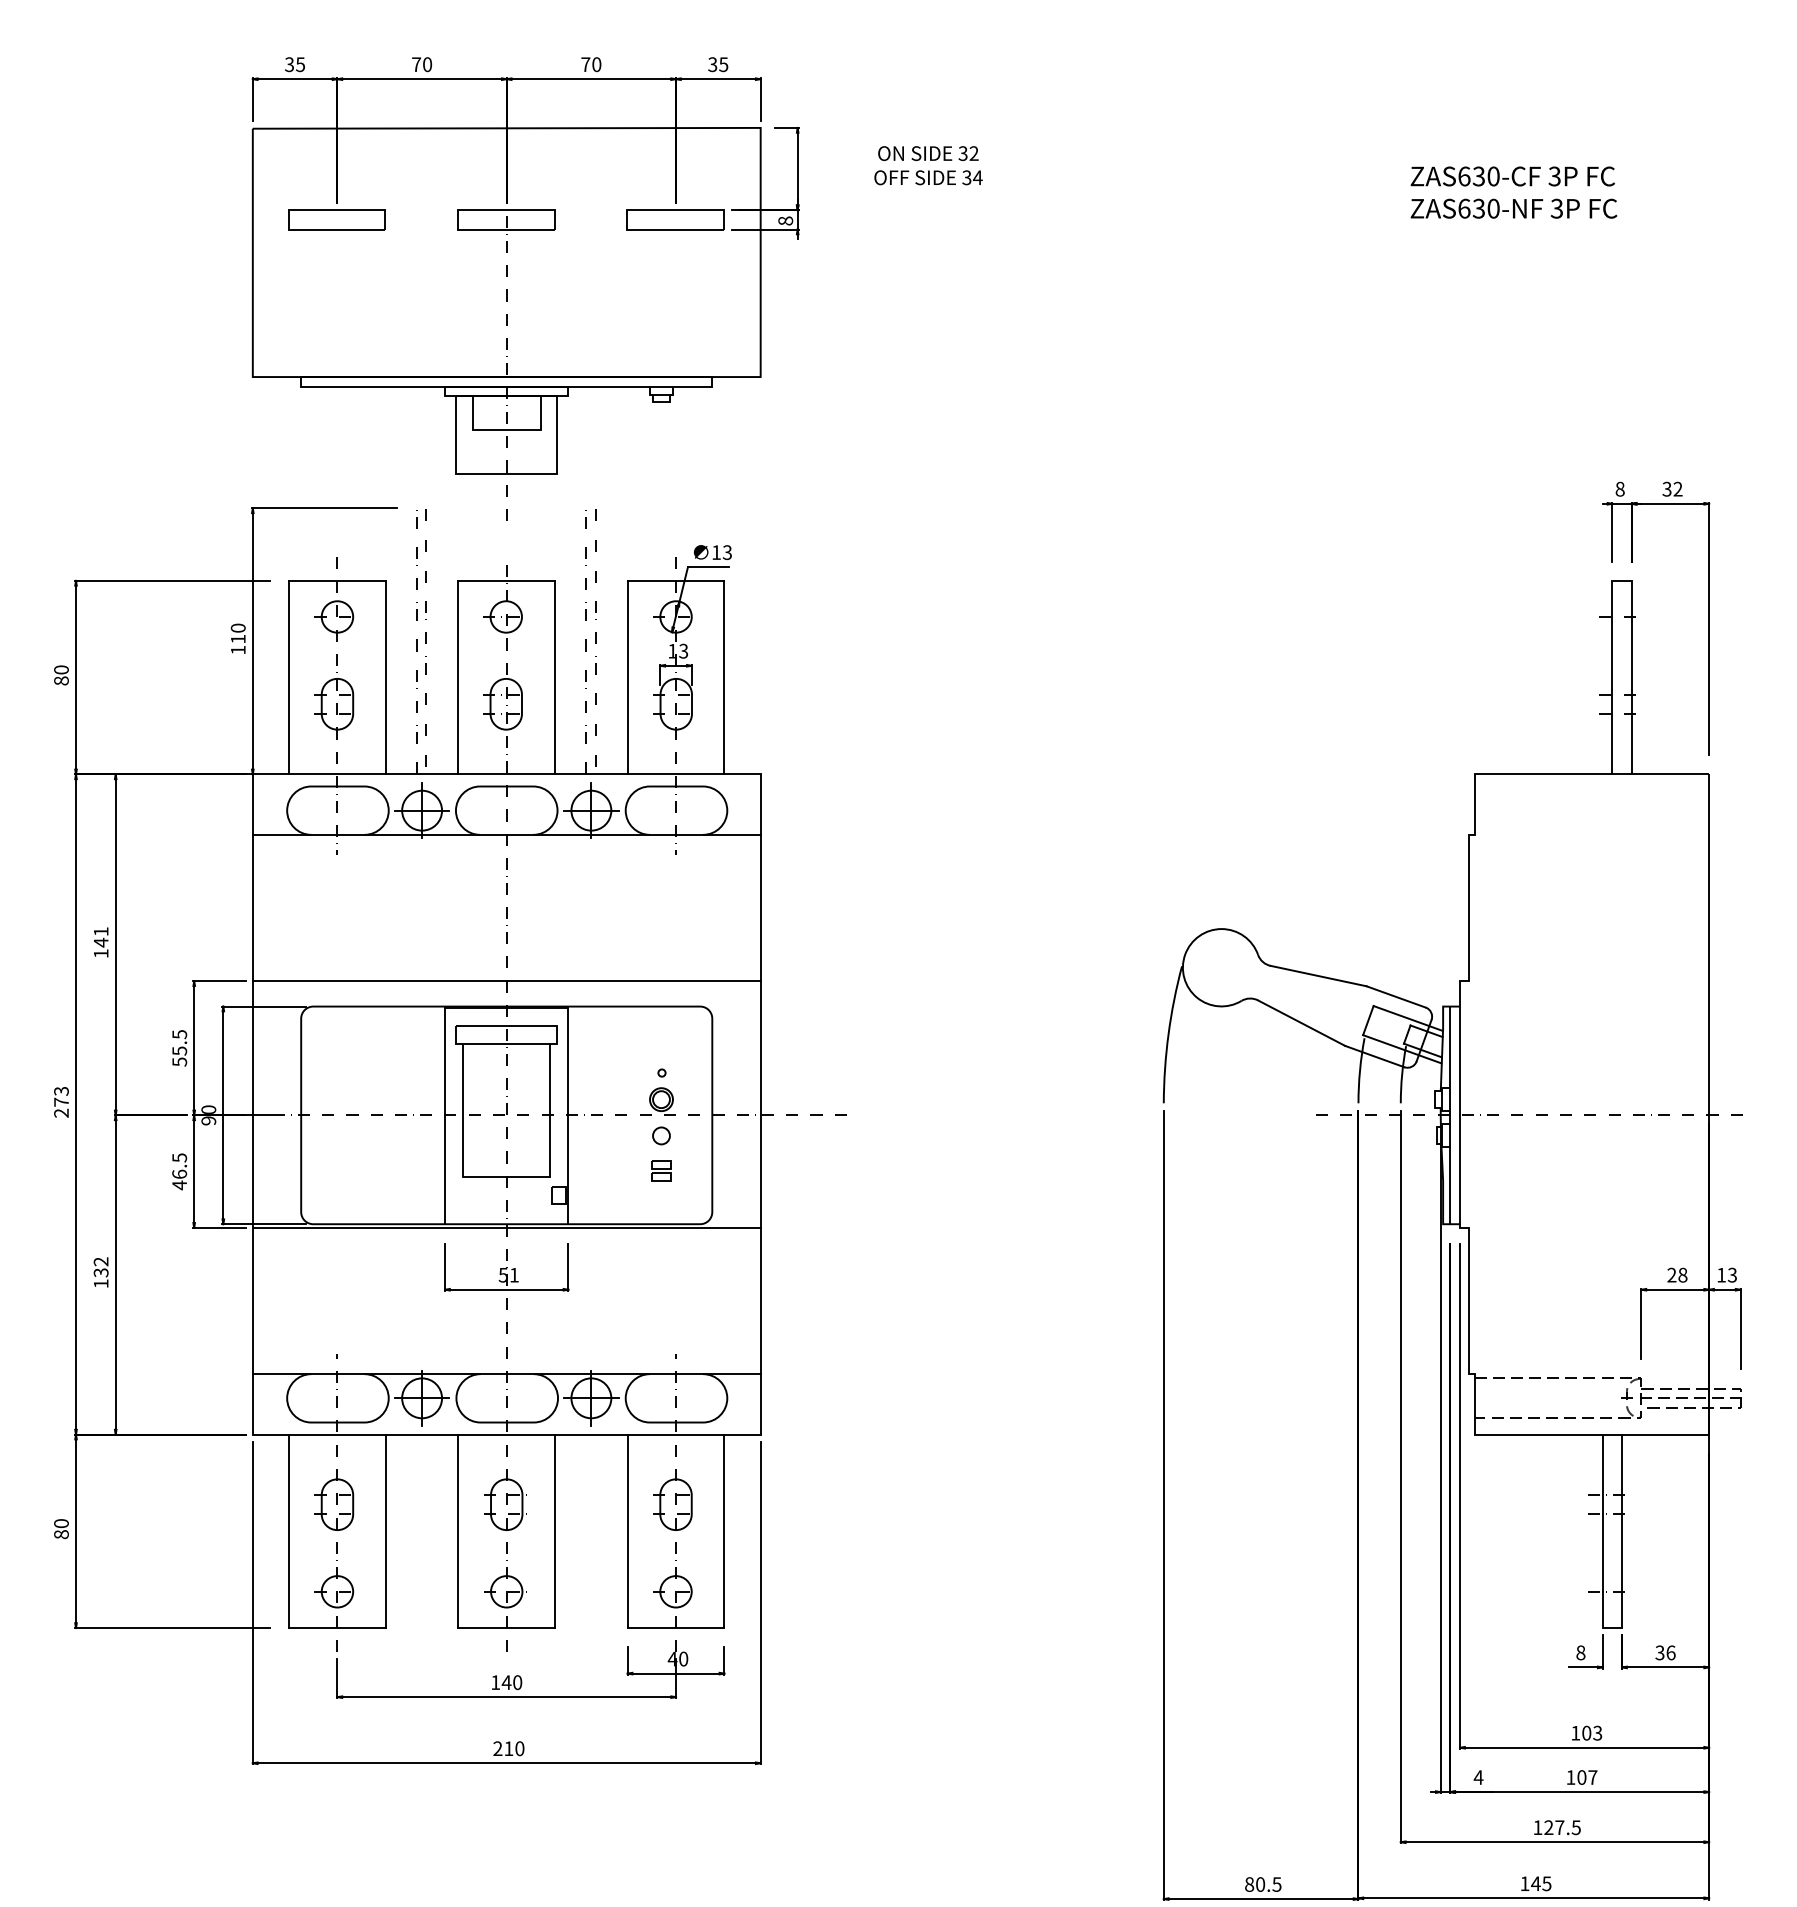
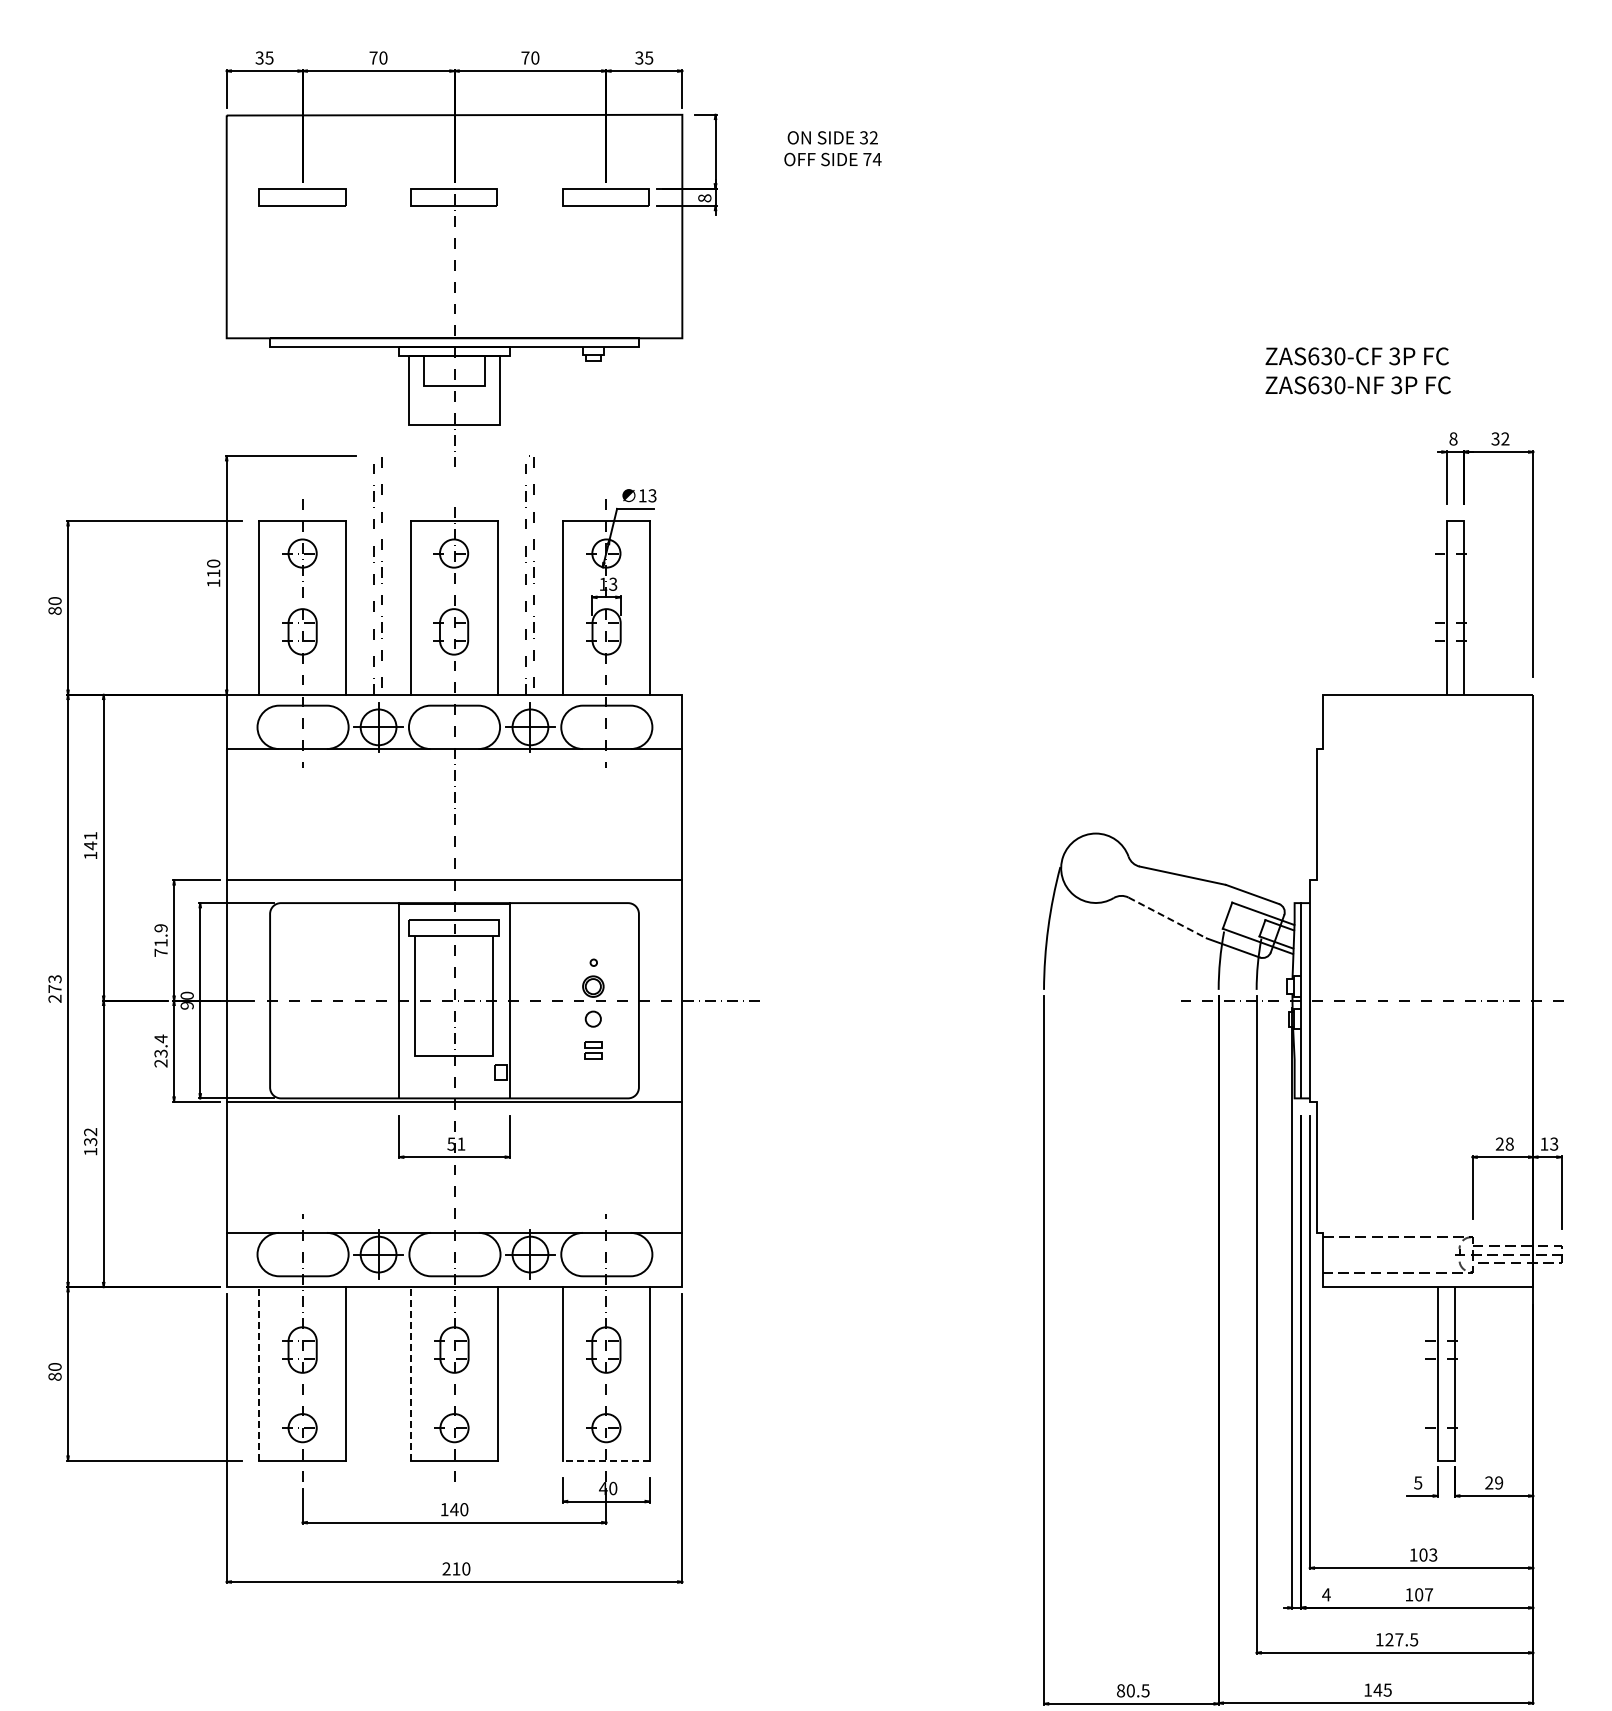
text: (967, 177) -> (867, 159), 34 -> 74
text: (1513, 192) -> (1357, 370), moved
line: (1302, 1023) -> (1168, 918), solid -> dashed
text: (179, 1048) -> (160, 940), 55.5 -> 71.9
text: (179, 1170) -> (160, 1050), 46.5 -> 23.4
line: (289, 1530) -> (259, 1373), solid -> dashed
line: (458, 1530) -> (411, 1373), solid -> dashed
line: (675, 1627) -> (605, 1460), solid -> dashed
text: (1581, 1652) -> (1418, 1482), 8 -> 5
text: (1665, 1652) -> (1494, 1482), 36 -> 29

